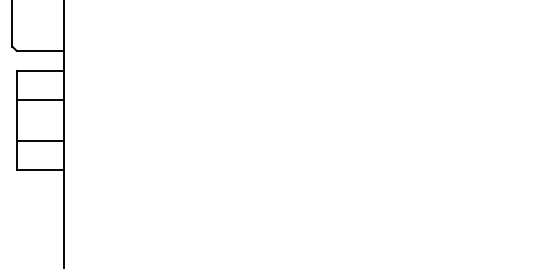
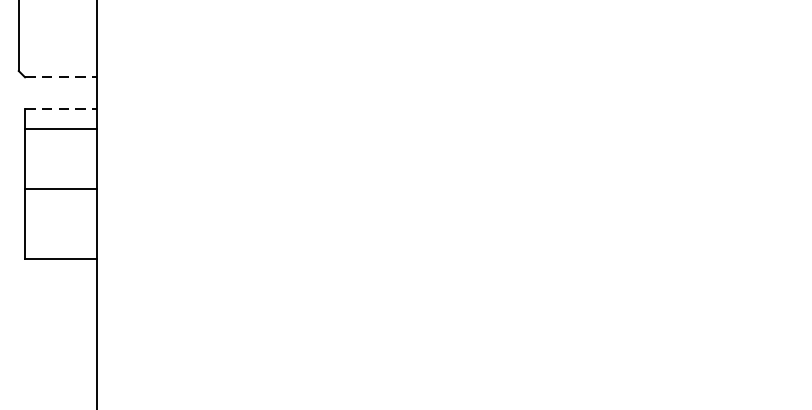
line: (40, 50) -> (61, 77), solid -> dashed
line: (40, 71) -> (61, 109), solid -> dashed
line: (39, 100) -> (60, 128), moved
line: (39, 141) -> (60, 189), moved

